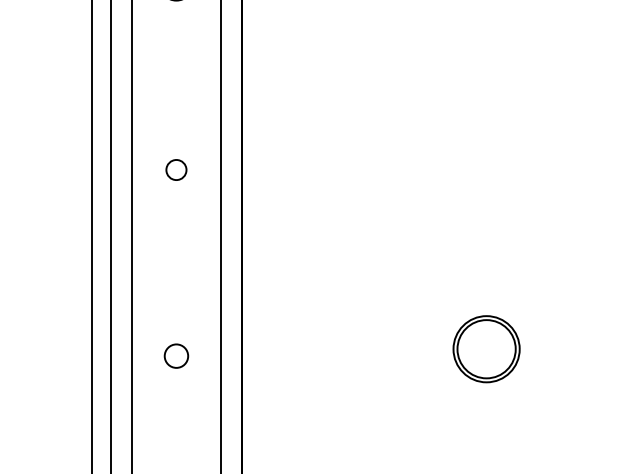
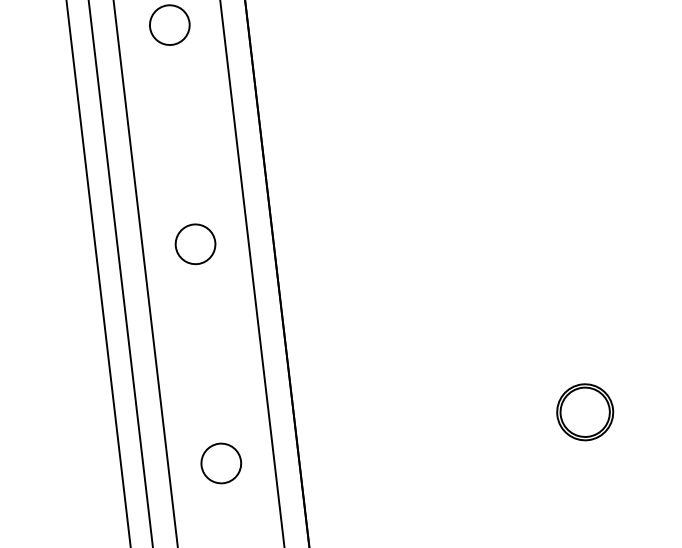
circle: (176, 169) -> (195, 243), size x1.67
part: (485, 348) -> (584, 411), size x0.71
circle: (176, 355) -> (221, 462), size x1.43

